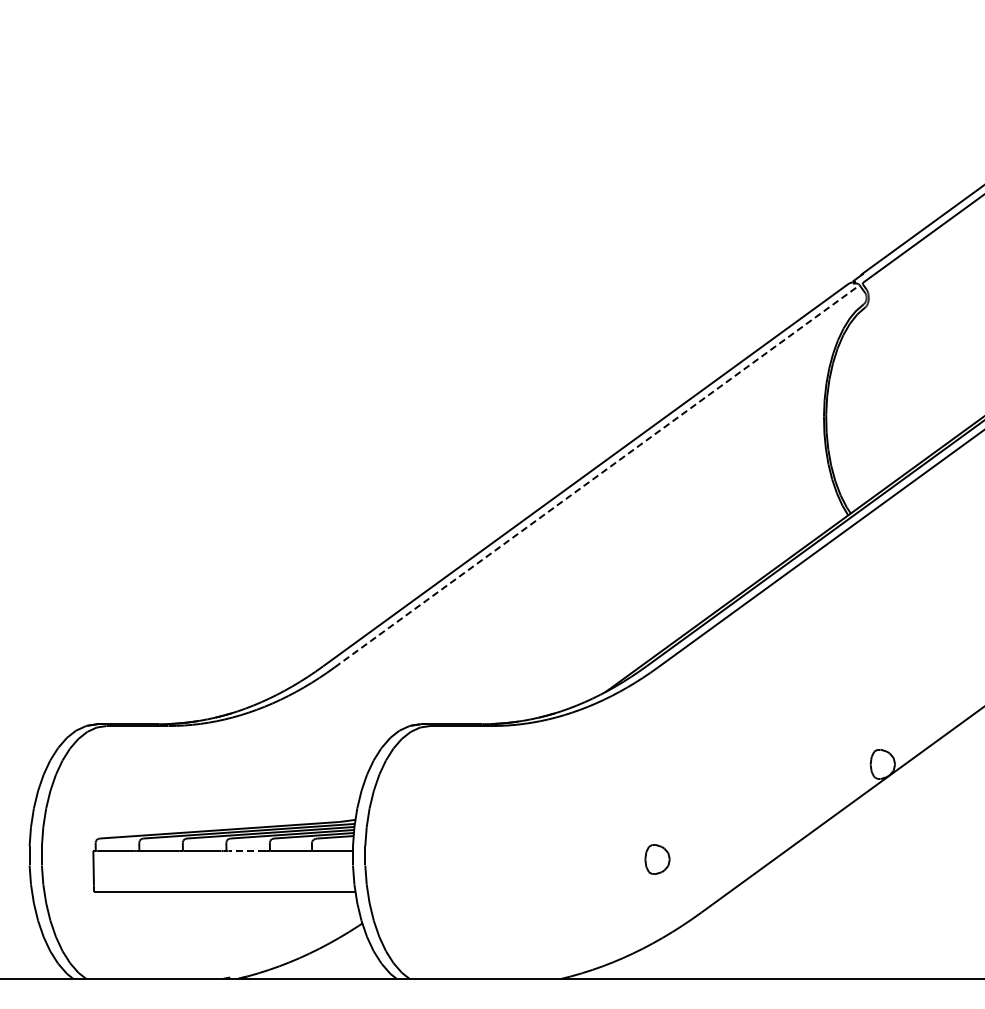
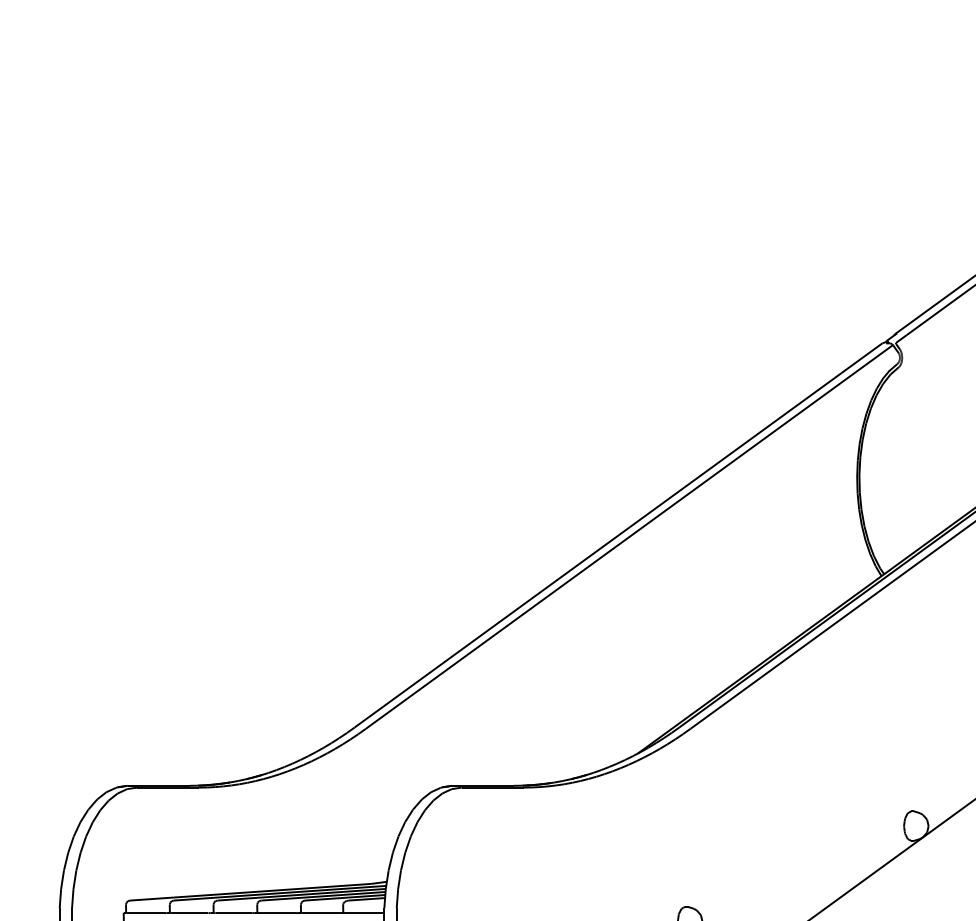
line: (597, 476) -> (629, 537), dashed -> solid
line: (246, 851) -> (277, 913), dashed -> solid

